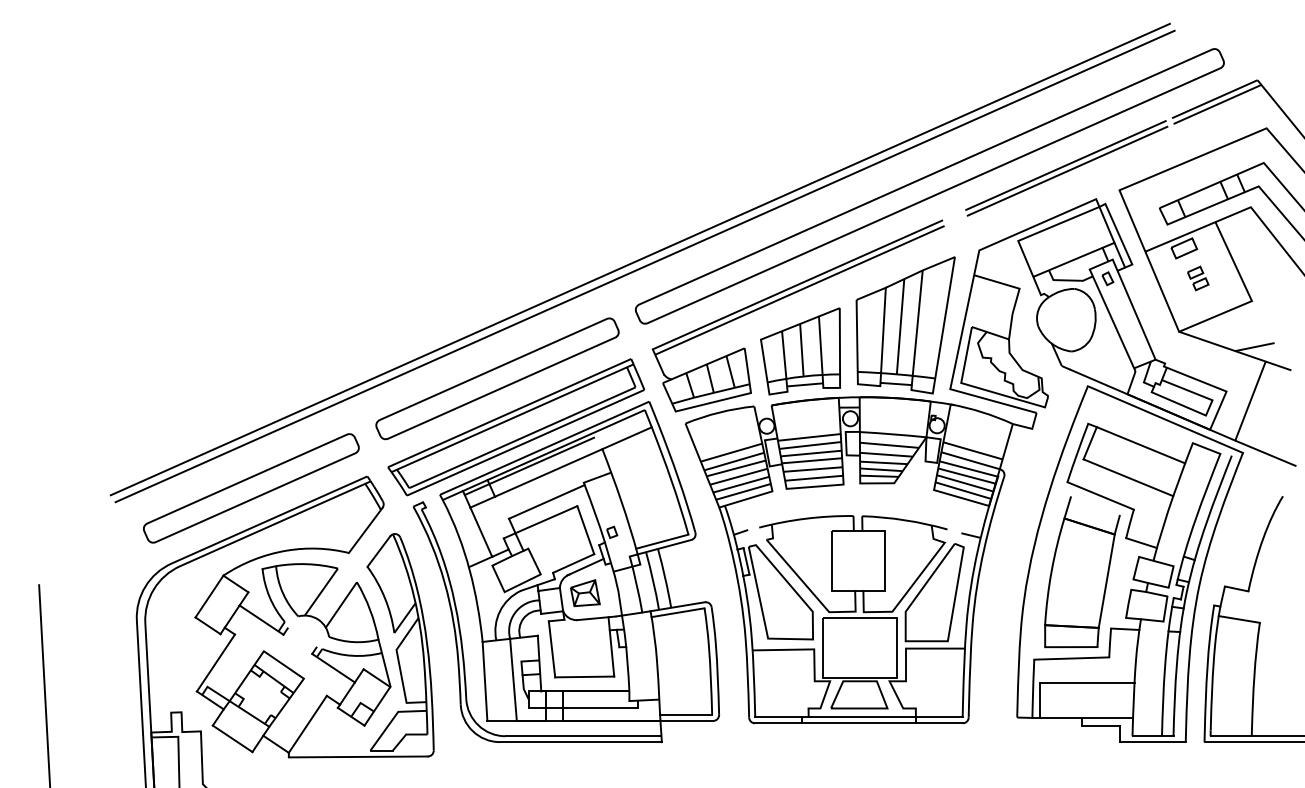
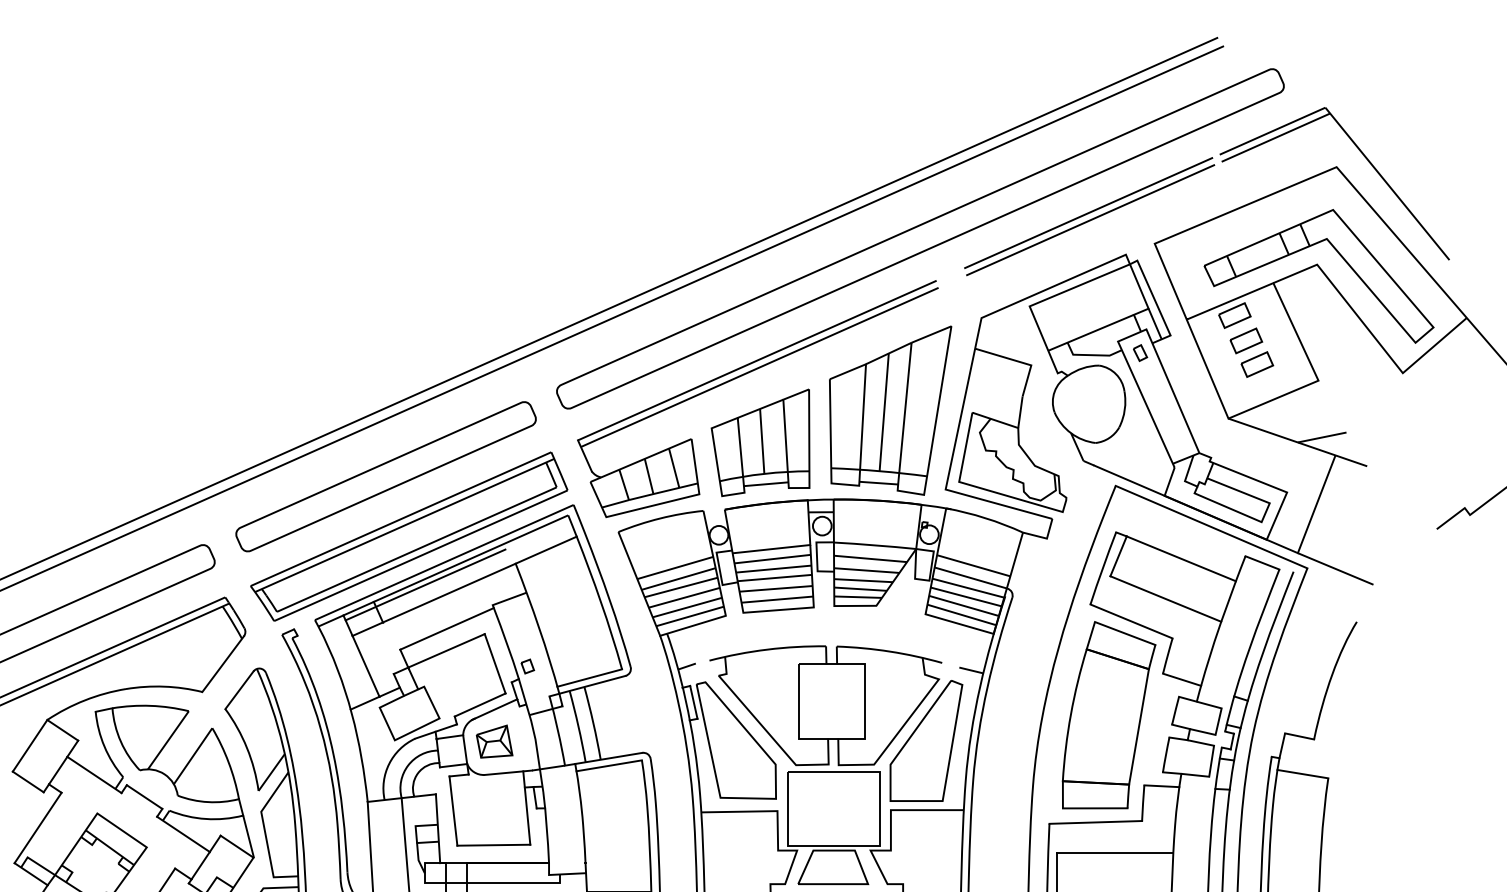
part: (1198, 278) -> (1252, 352), size x1.67
line: (1095, 505) -> (1125, 633), added
line: (301, 637) -> (143, 796), added

